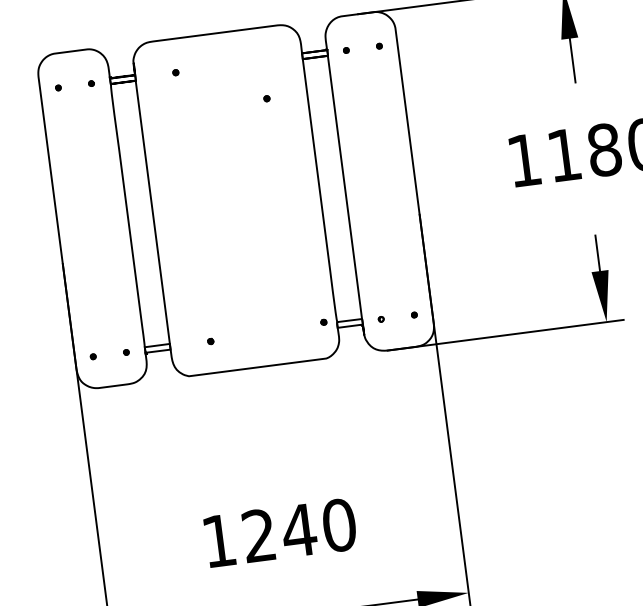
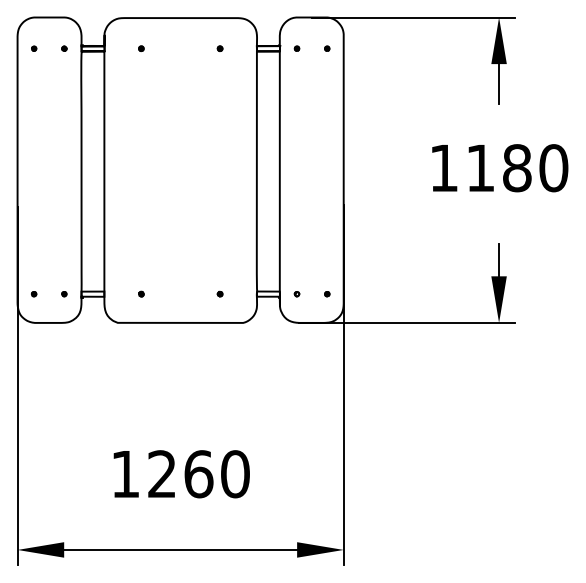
part: (266, 98) -> (219, 48), moved
part: (323, 321) -> (219, 293), moved
text: (298, 530) -> (198, 474), 1240 -> 1260

